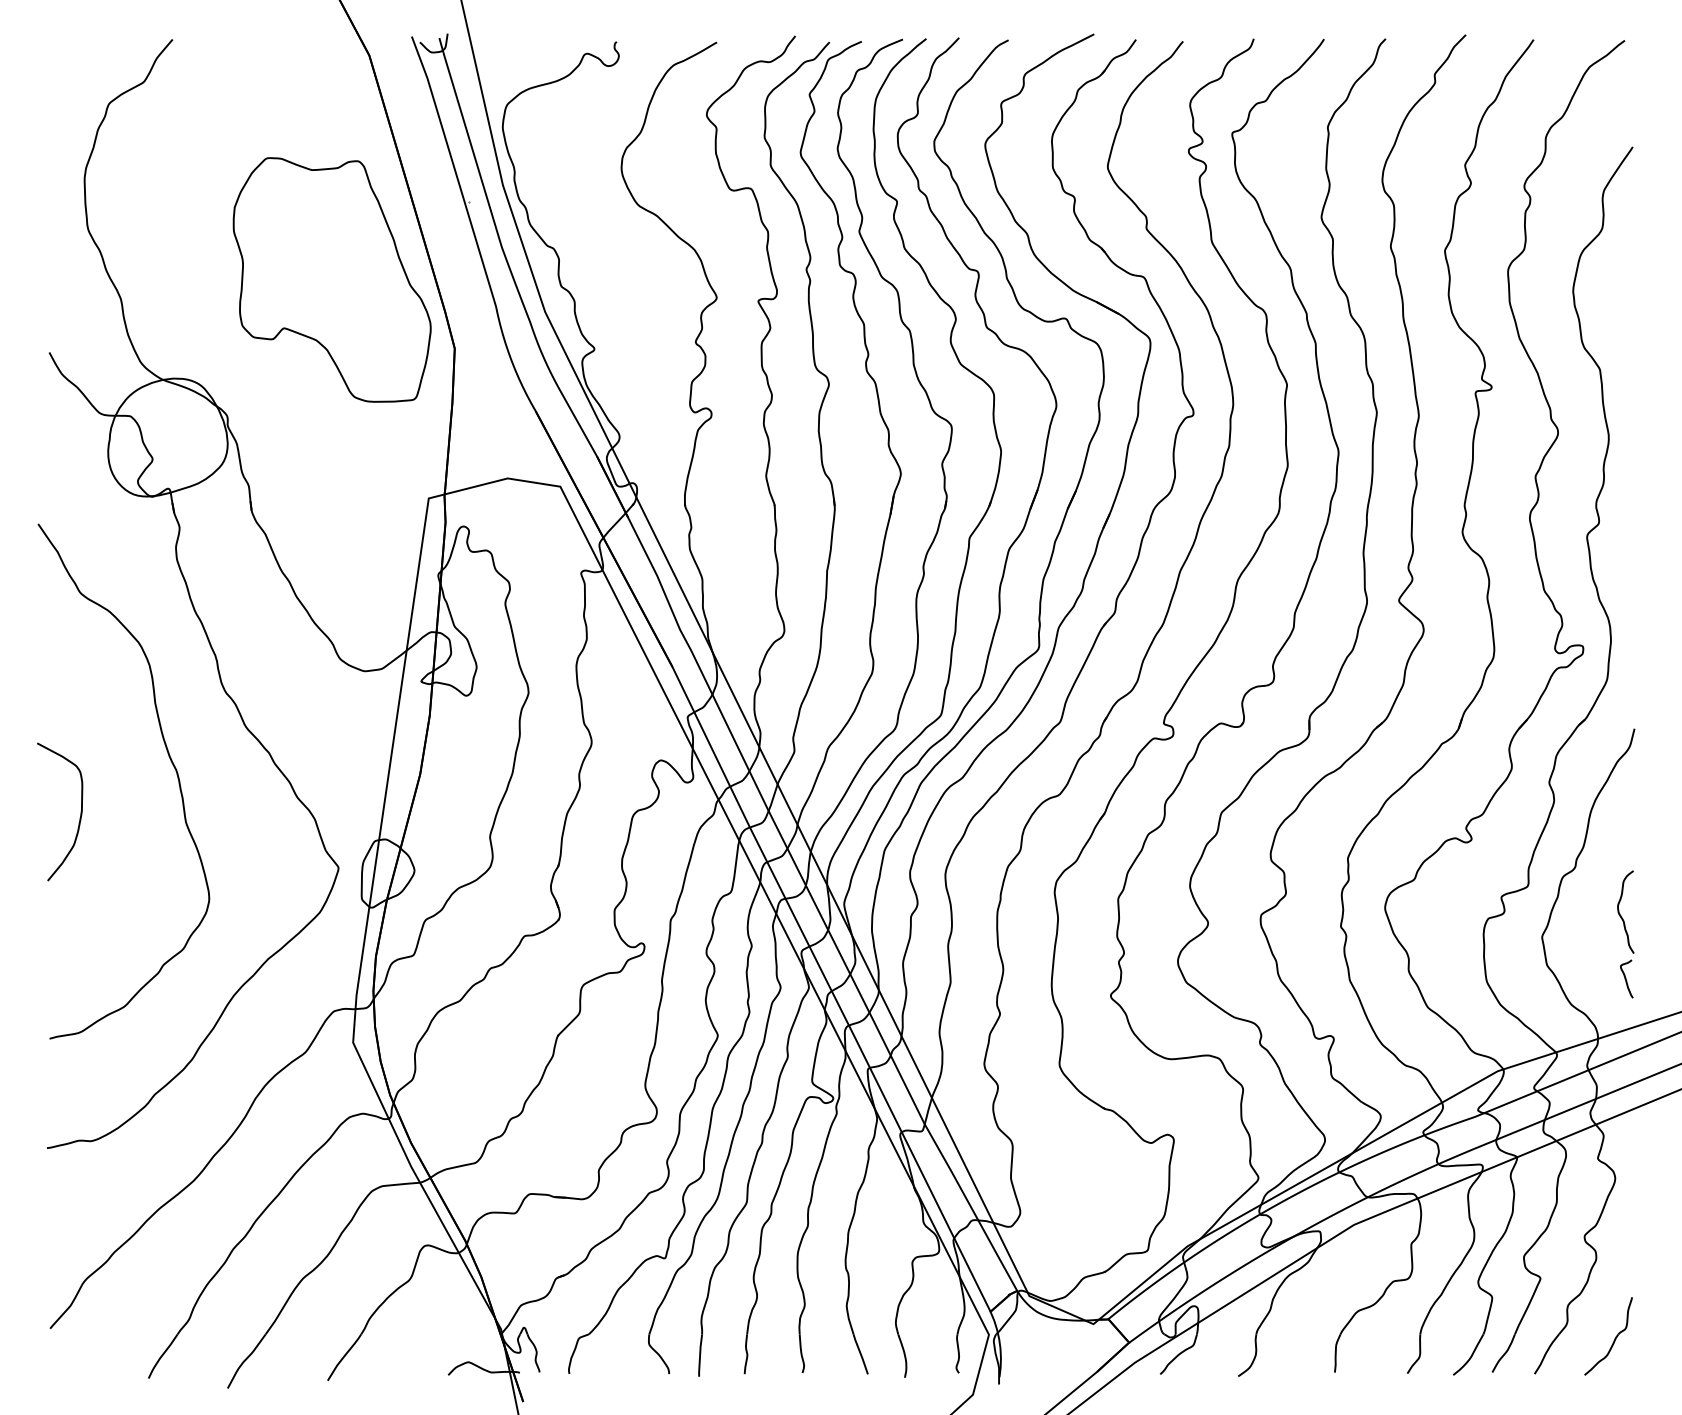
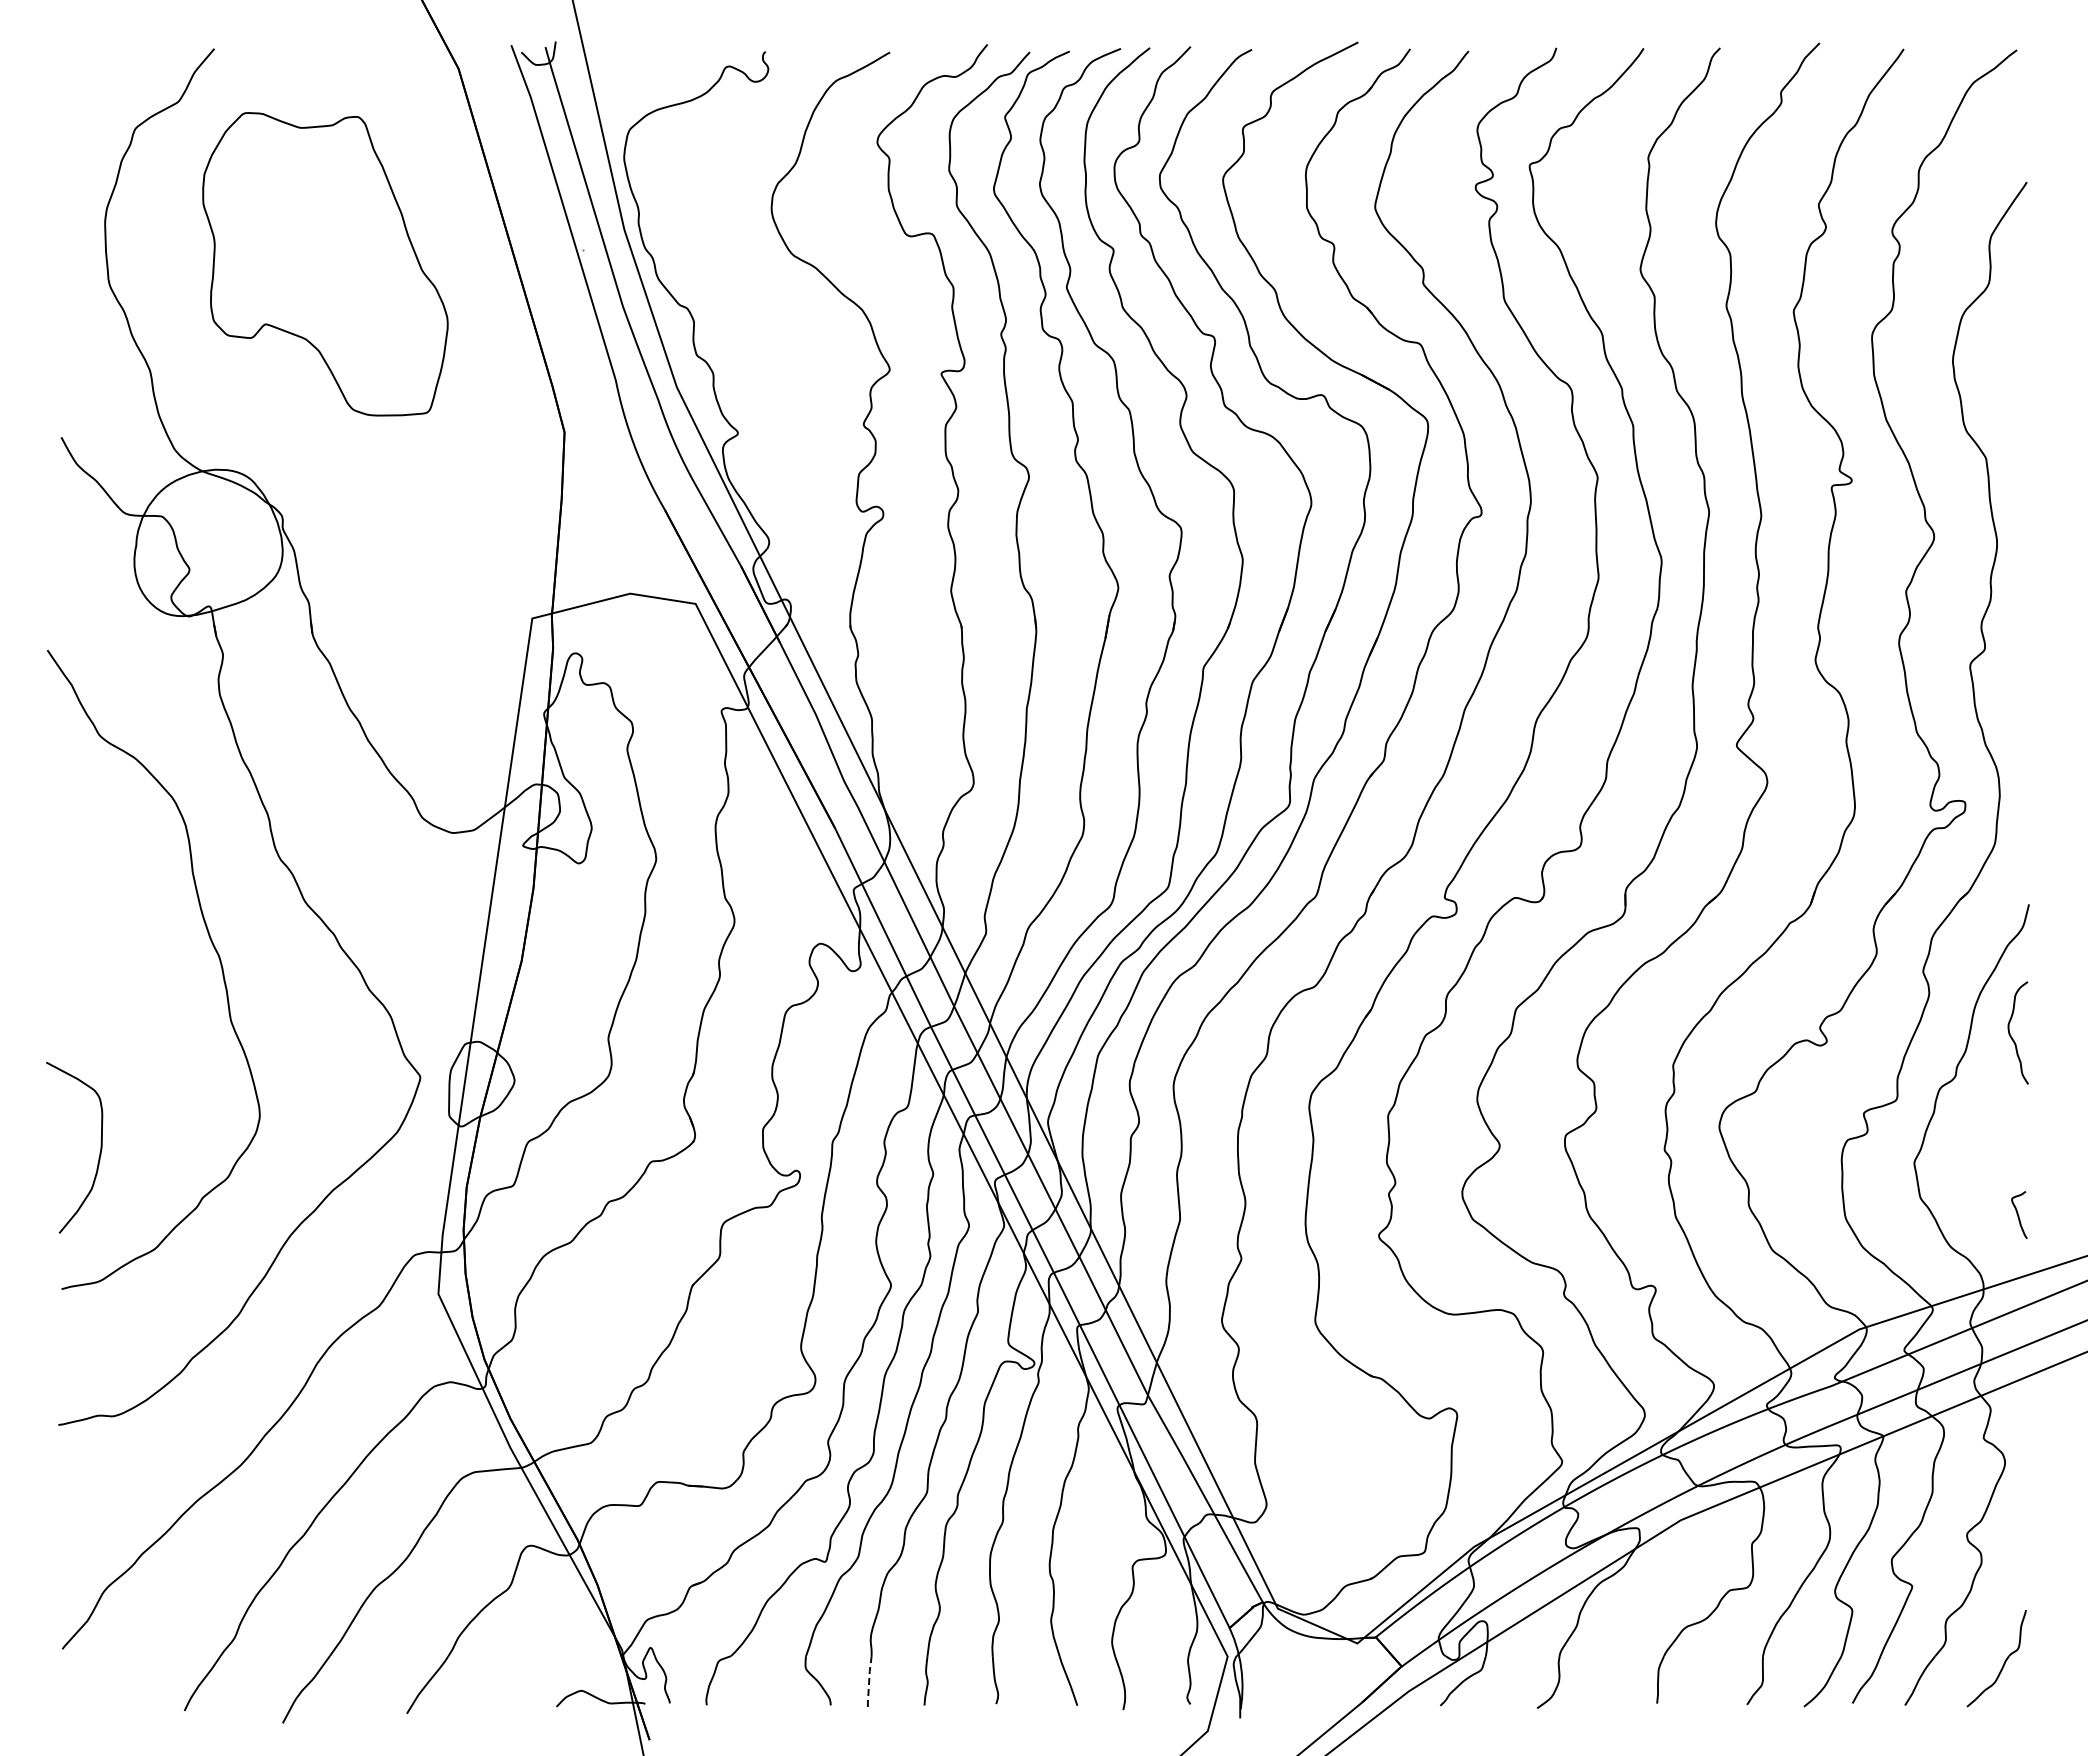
part: (332, 280) -> (325, 264), moved
curve: (80, 815) -> (99, 1152), moved
curve: (1620, 914) -> (2011, 1035), moved
line: (700, 1355) -> (869, 1682), solid -> dashed

